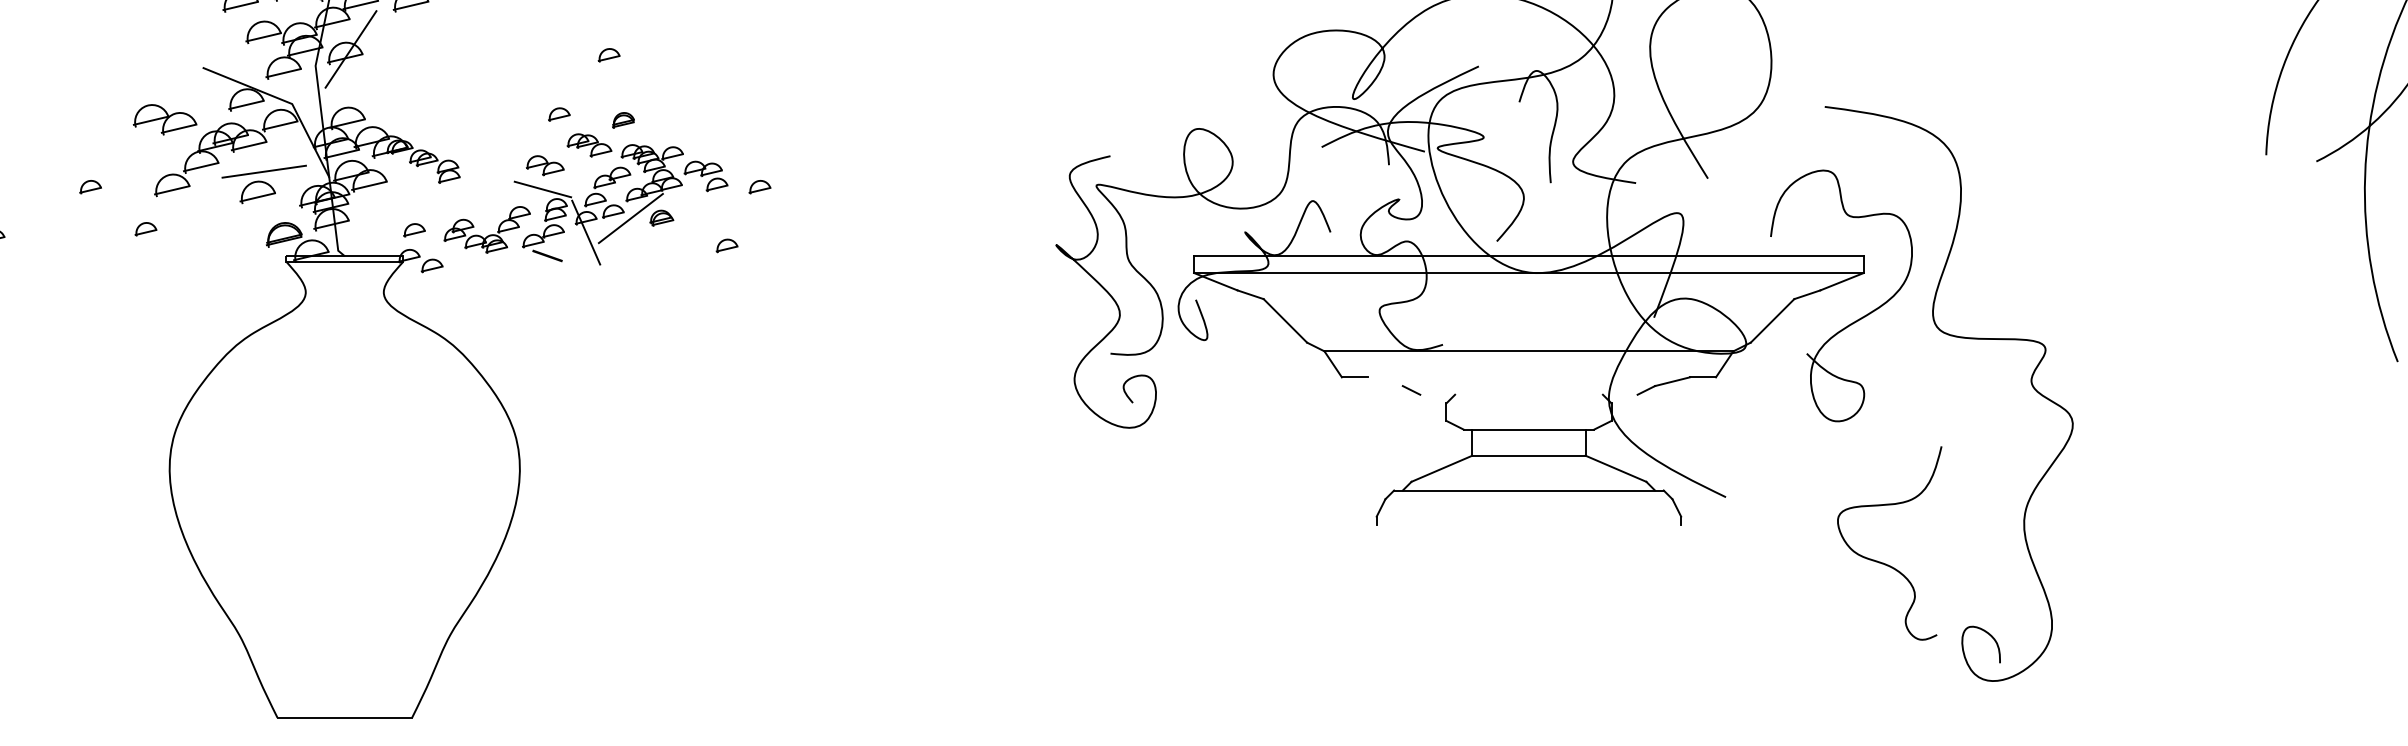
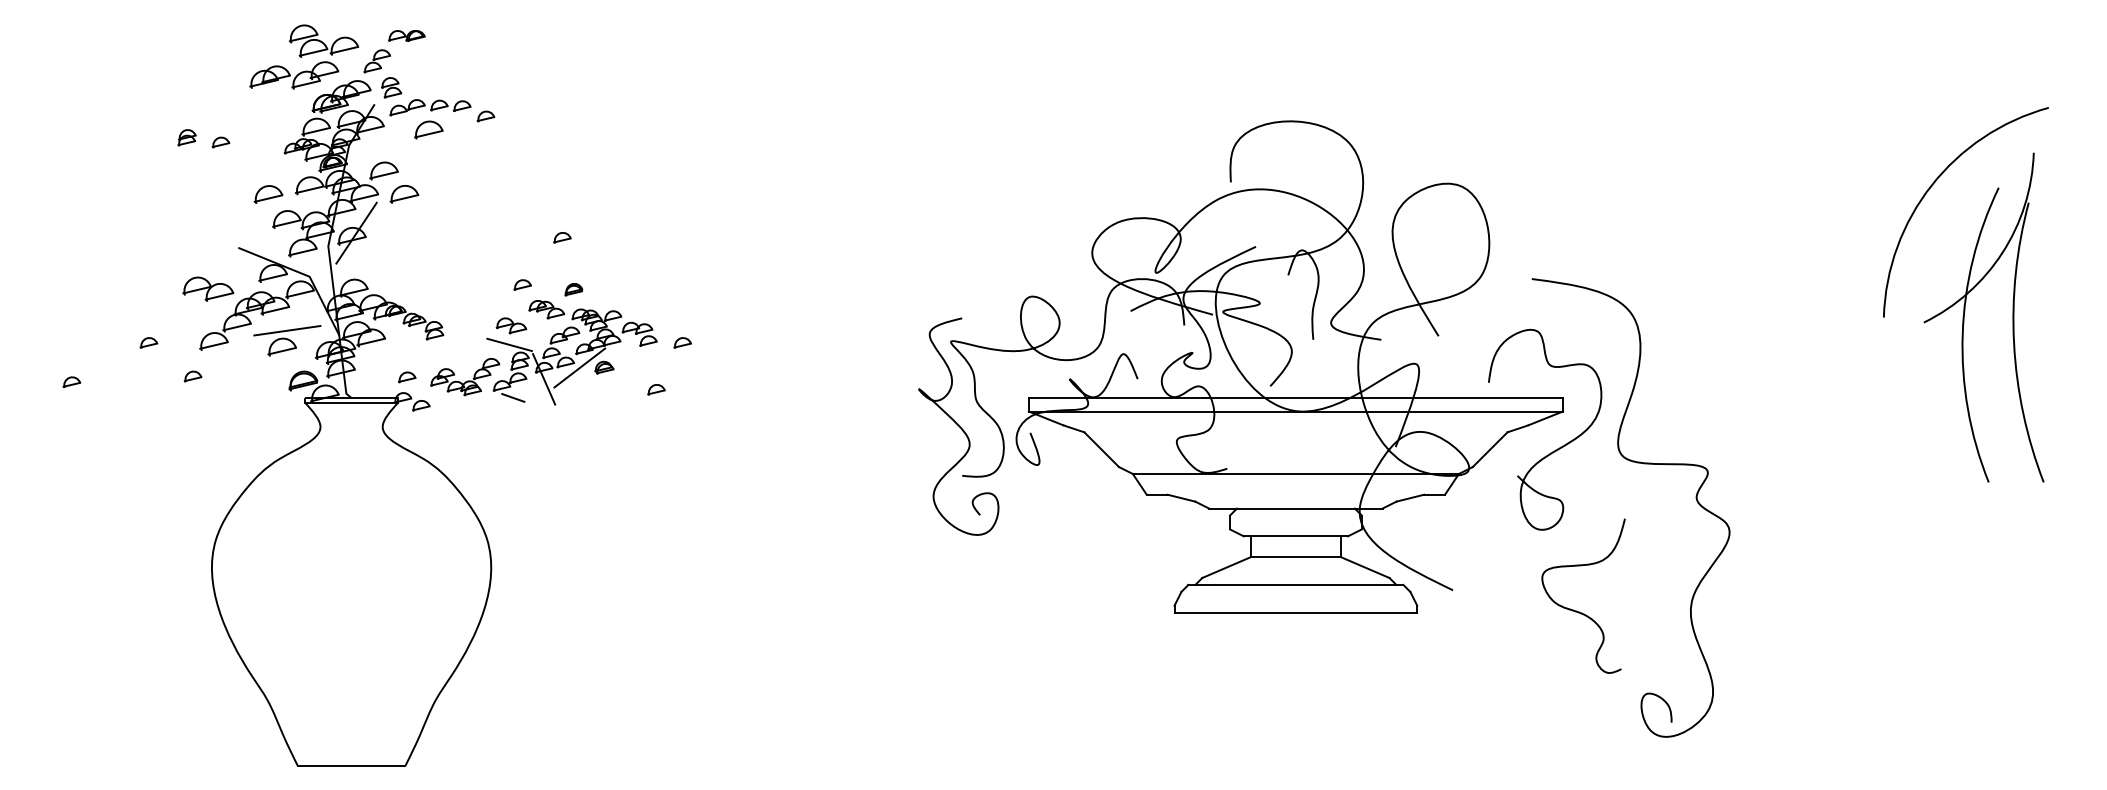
line: (1385, 380) -> (1181, 497), added
line: (1528, 394) -> (1295, 508), added
line: (1528, 525) -> (1295, 612), added
curve: (1884, 562) -> (1579, 611), moved

